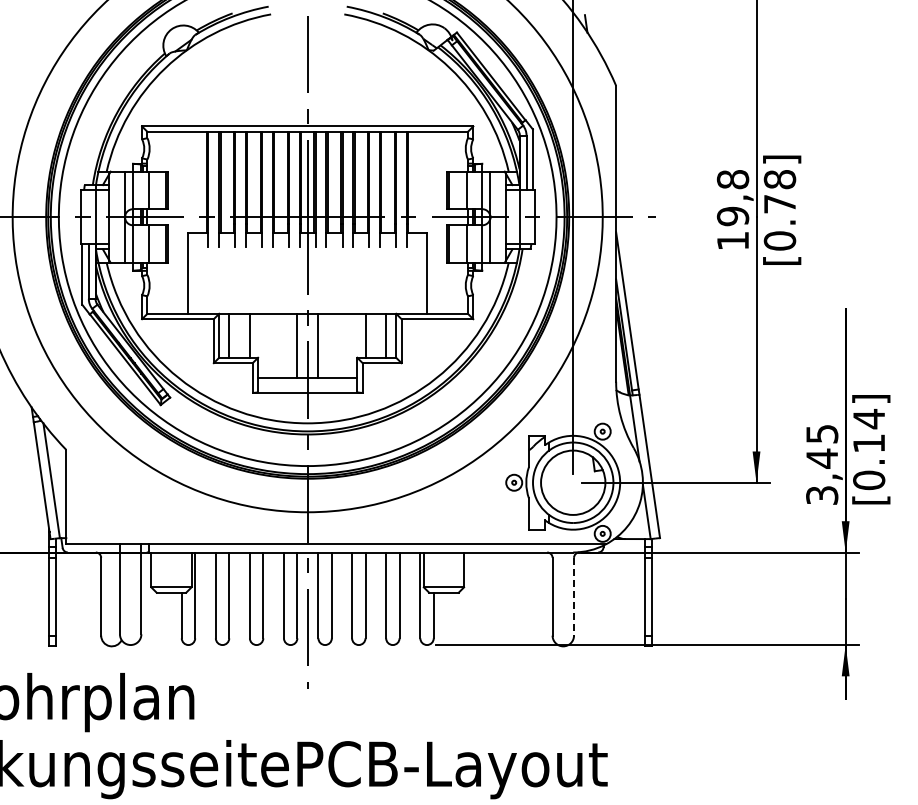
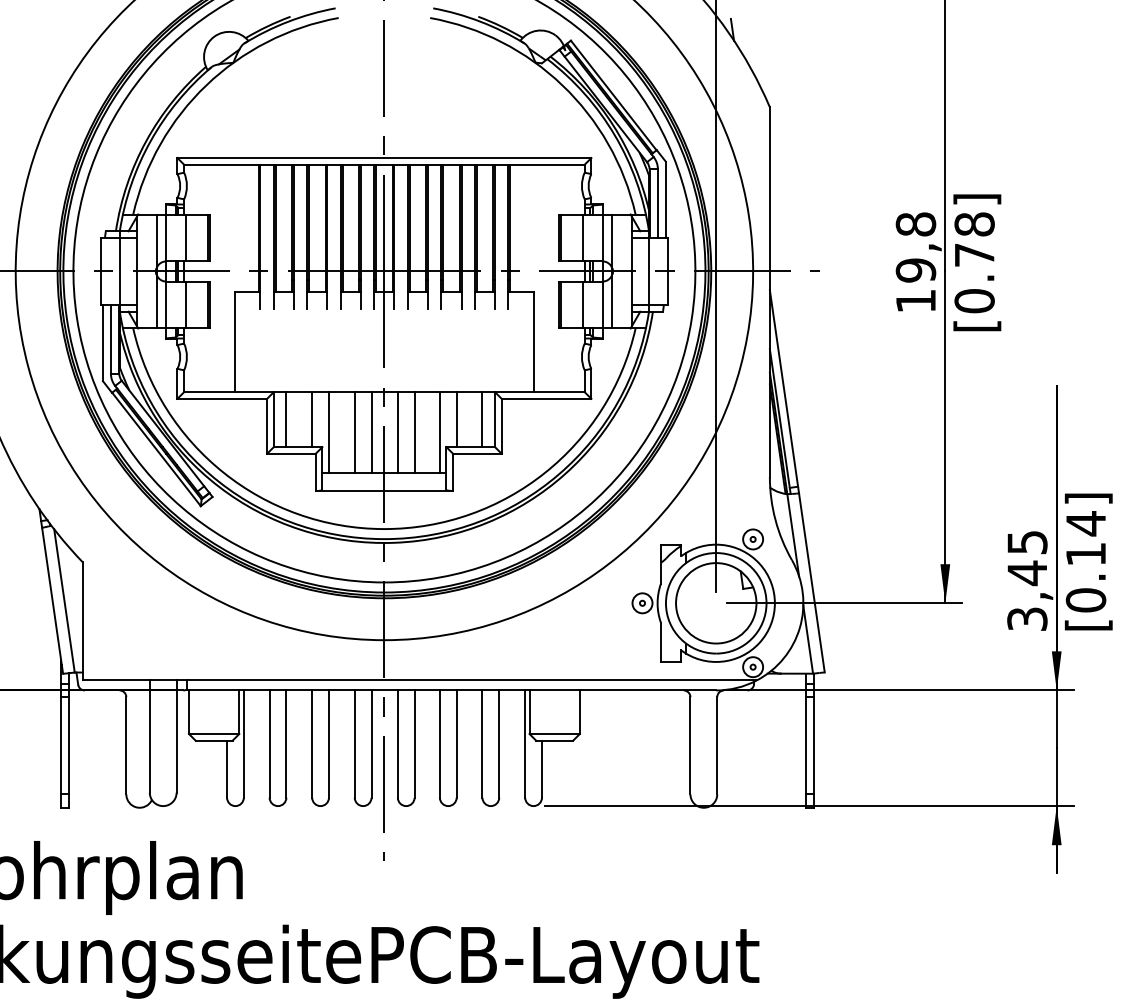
line: (263, 345) -> (329, 431), added
line: (283, 345) -> (354, 431), added
line: (331, 345) -> (414, 431), added
line: (352, 345) -> (440, 431), added
line: (574, 596) -> (717, 745), dashed -> solid

